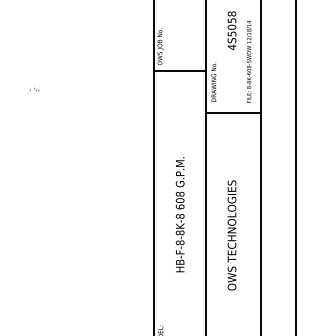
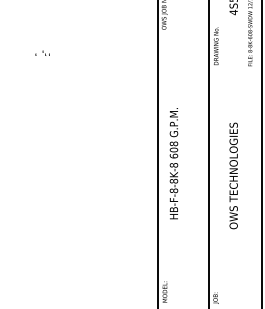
line: (179, 71) -> (182, 35), removed
part: (34, 89) -> (42, 53), size x1.6
line: (232, 112) -> (234, 75), removed
text: (179, 214) -> (173, 163), moved
text: (231, 235) -> (233, 176), moved

